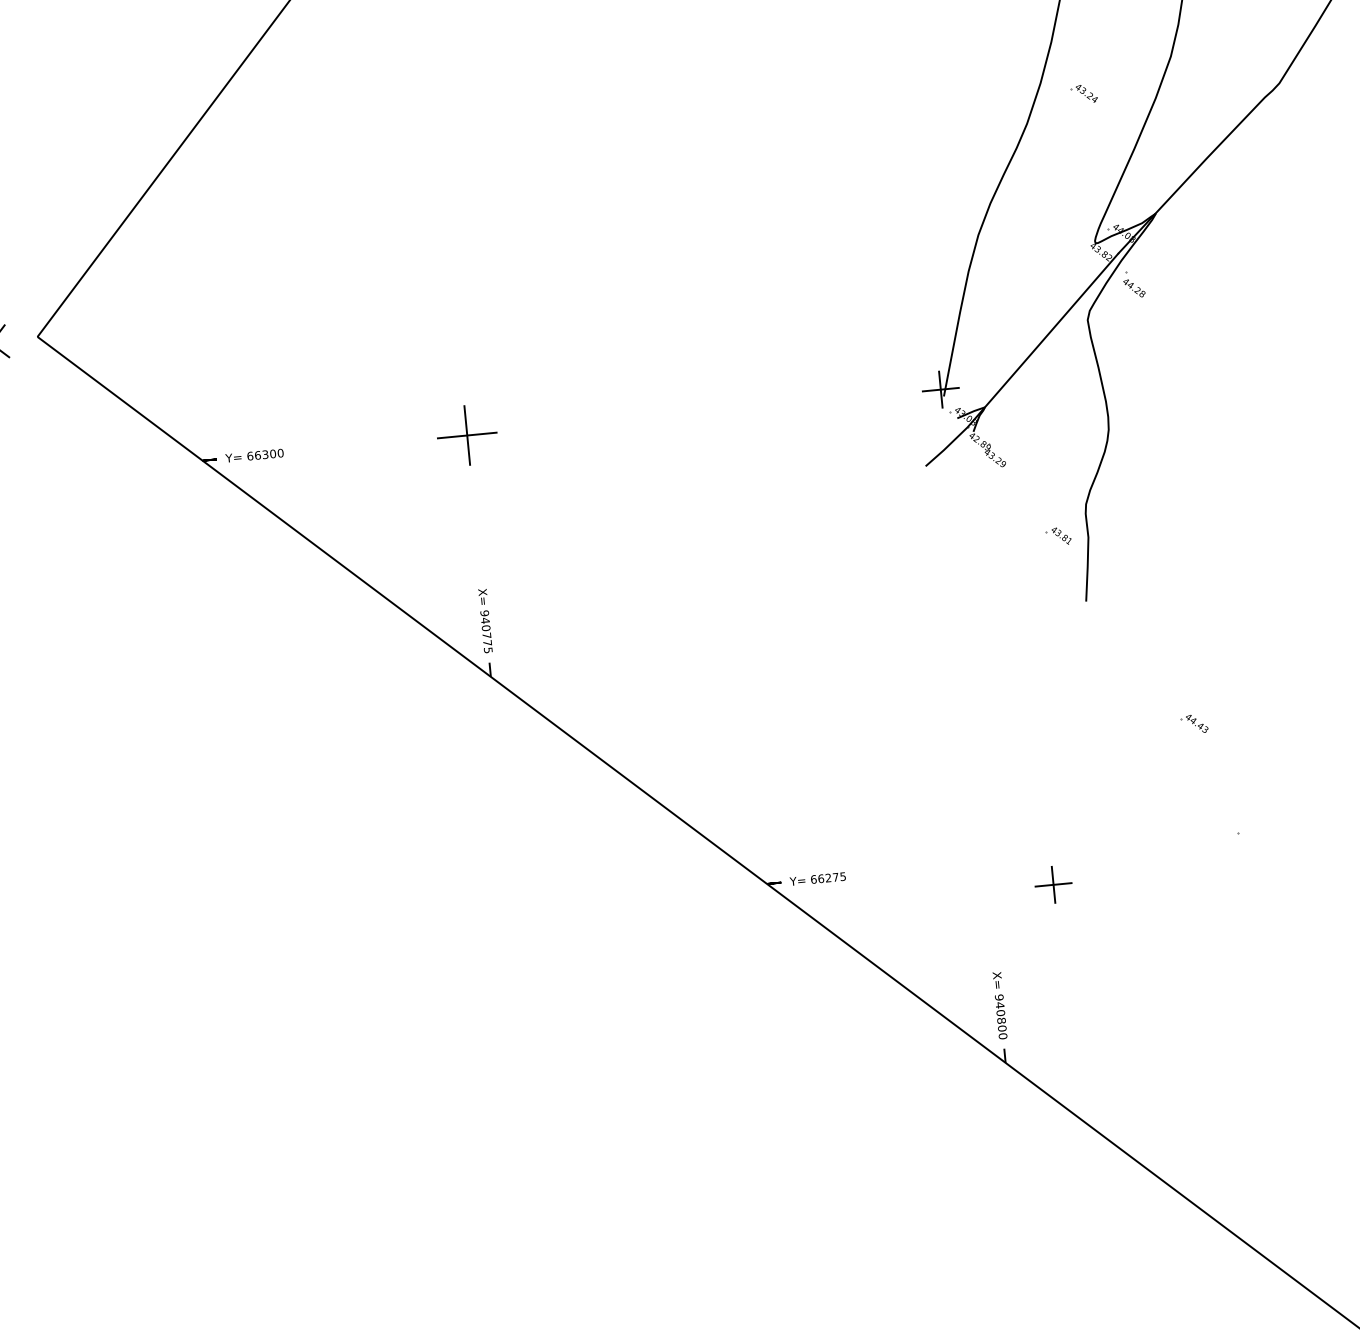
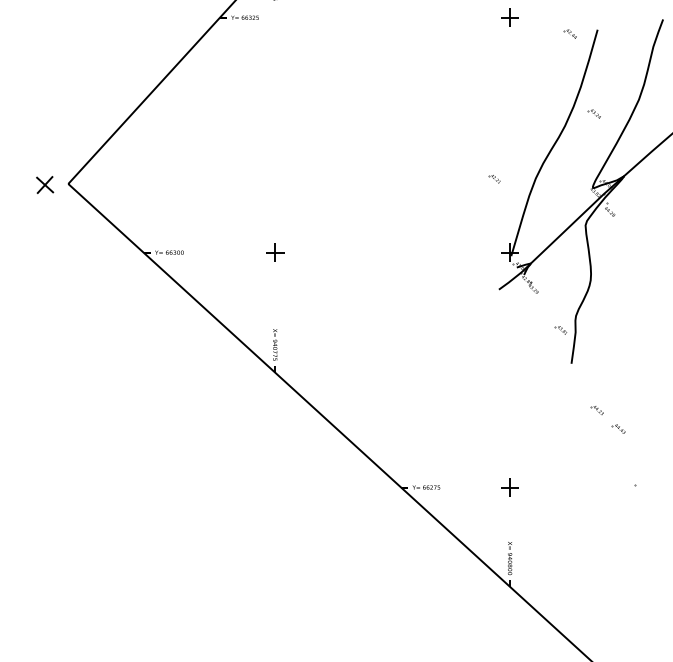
part: (895, 245) -> (494, 179), added
part: (468, 434) -> (275, 252), size x0.62
part: (1145, 690) -> (596, 410), added
part: (1052, 884) -> (509, 487), moved

